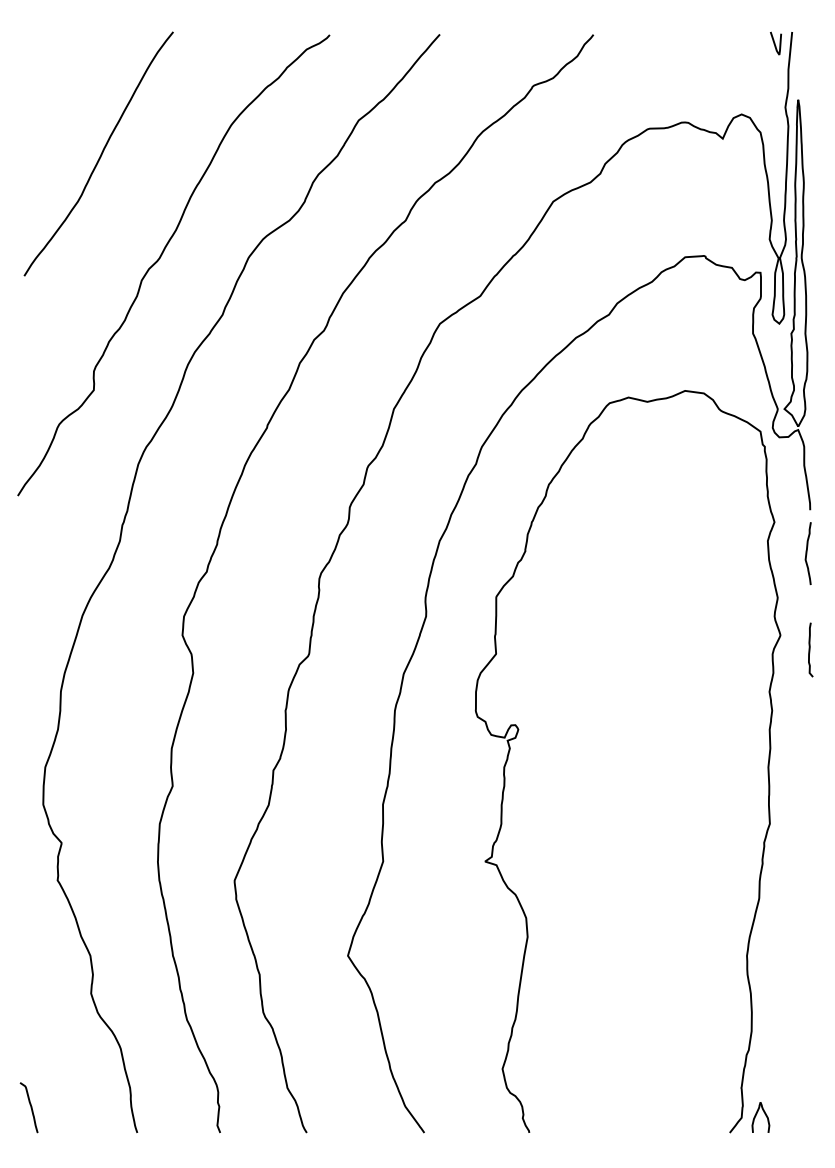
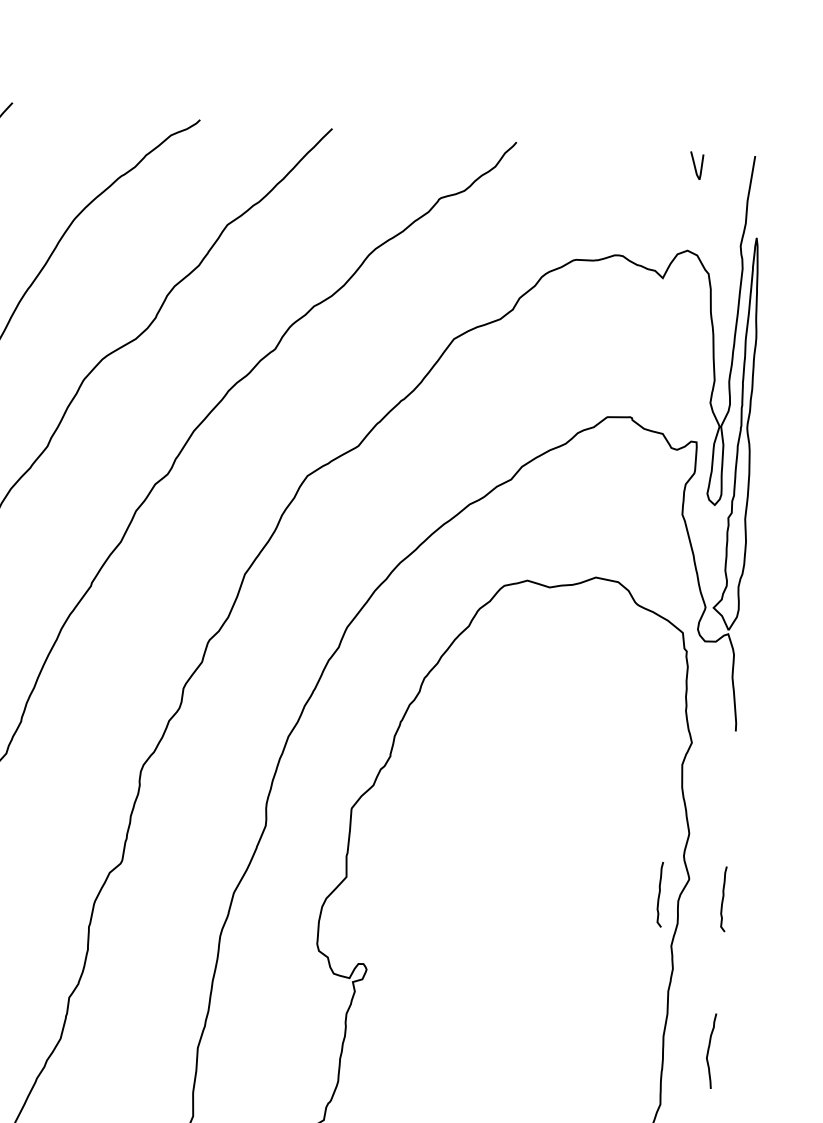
curve: (775, 43) -> (695, 165), moved
curve: (807, 553) -> (709, 1050), moved
curve: (757, 649) -> (660, 894), added

